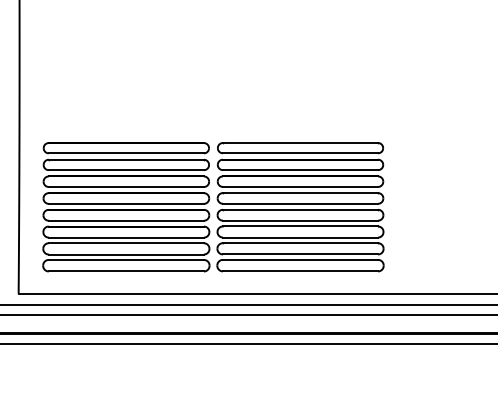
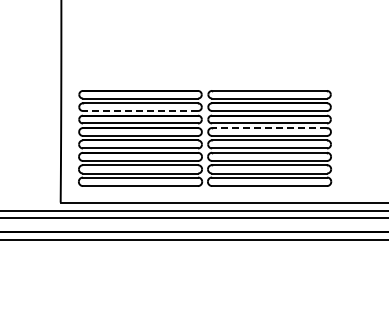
line: (126, 170) -> (140, 111), solid -> dashed
line: (300, 193) -> (269, 128), solid -> dashed

